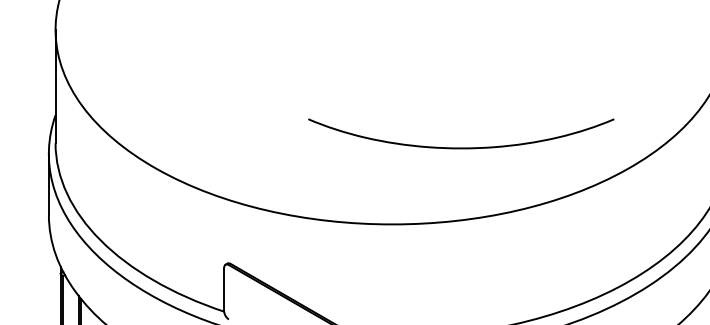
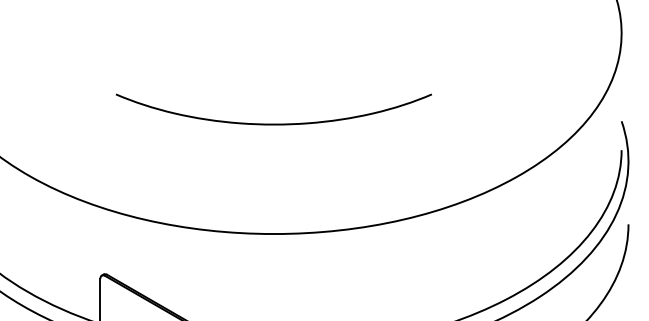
curve: (461, 147) -> (274, 123), moved

